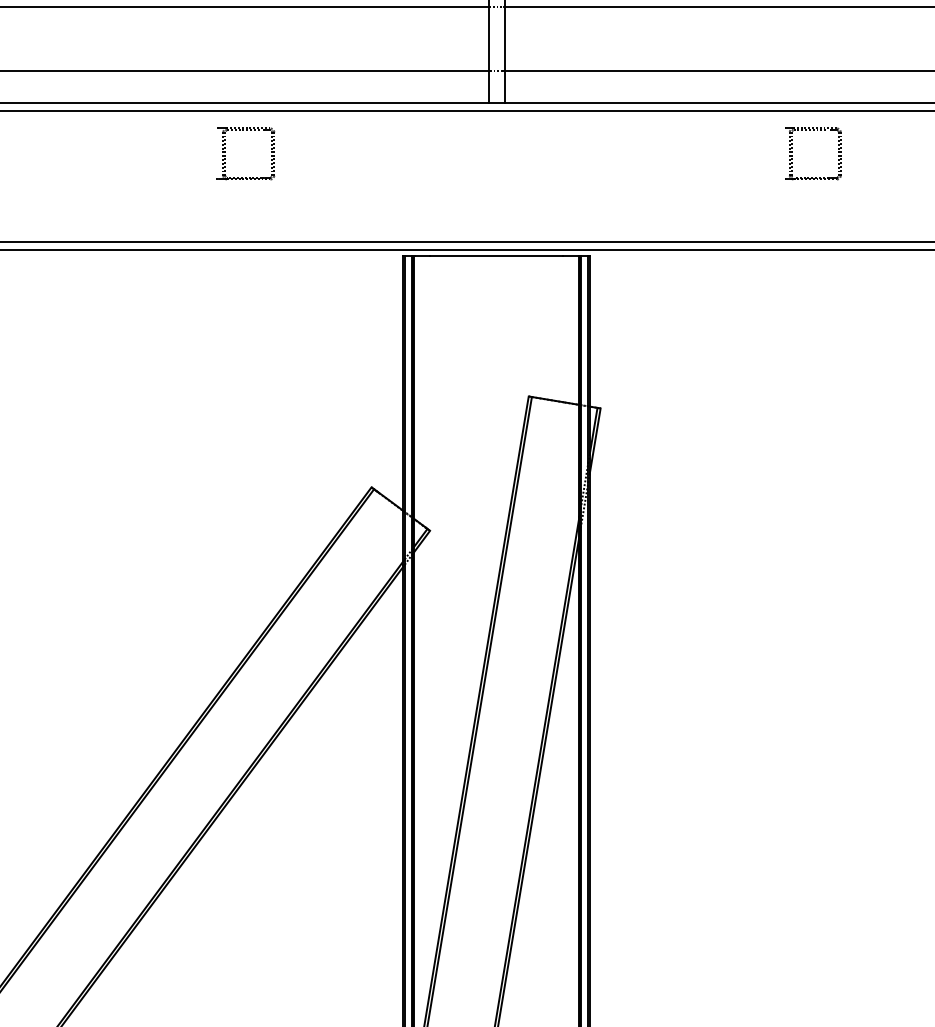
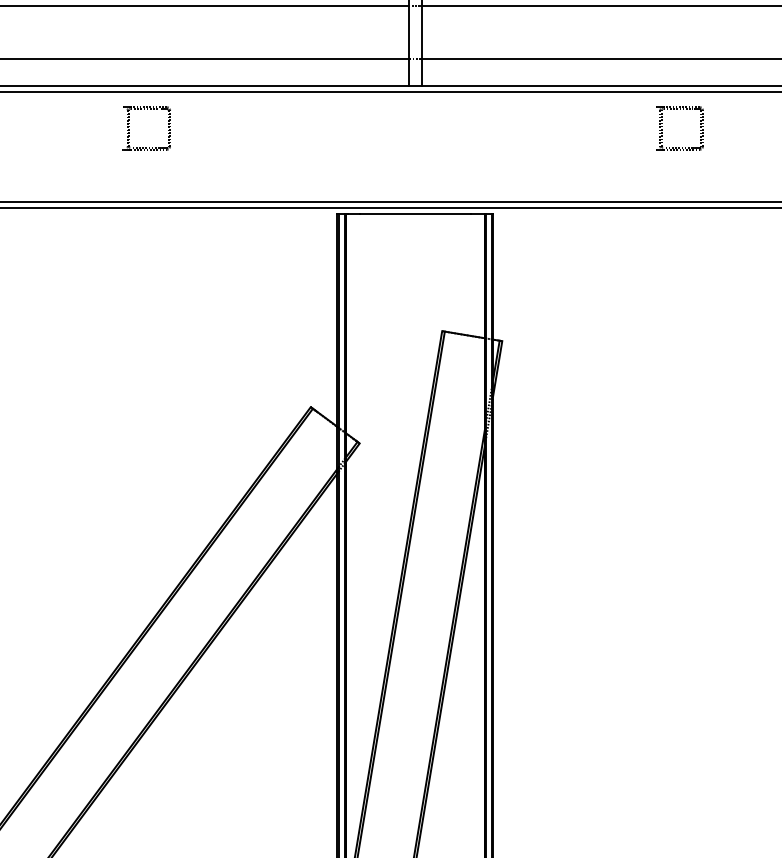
part: (225, 152) -> (129, 127), moved

